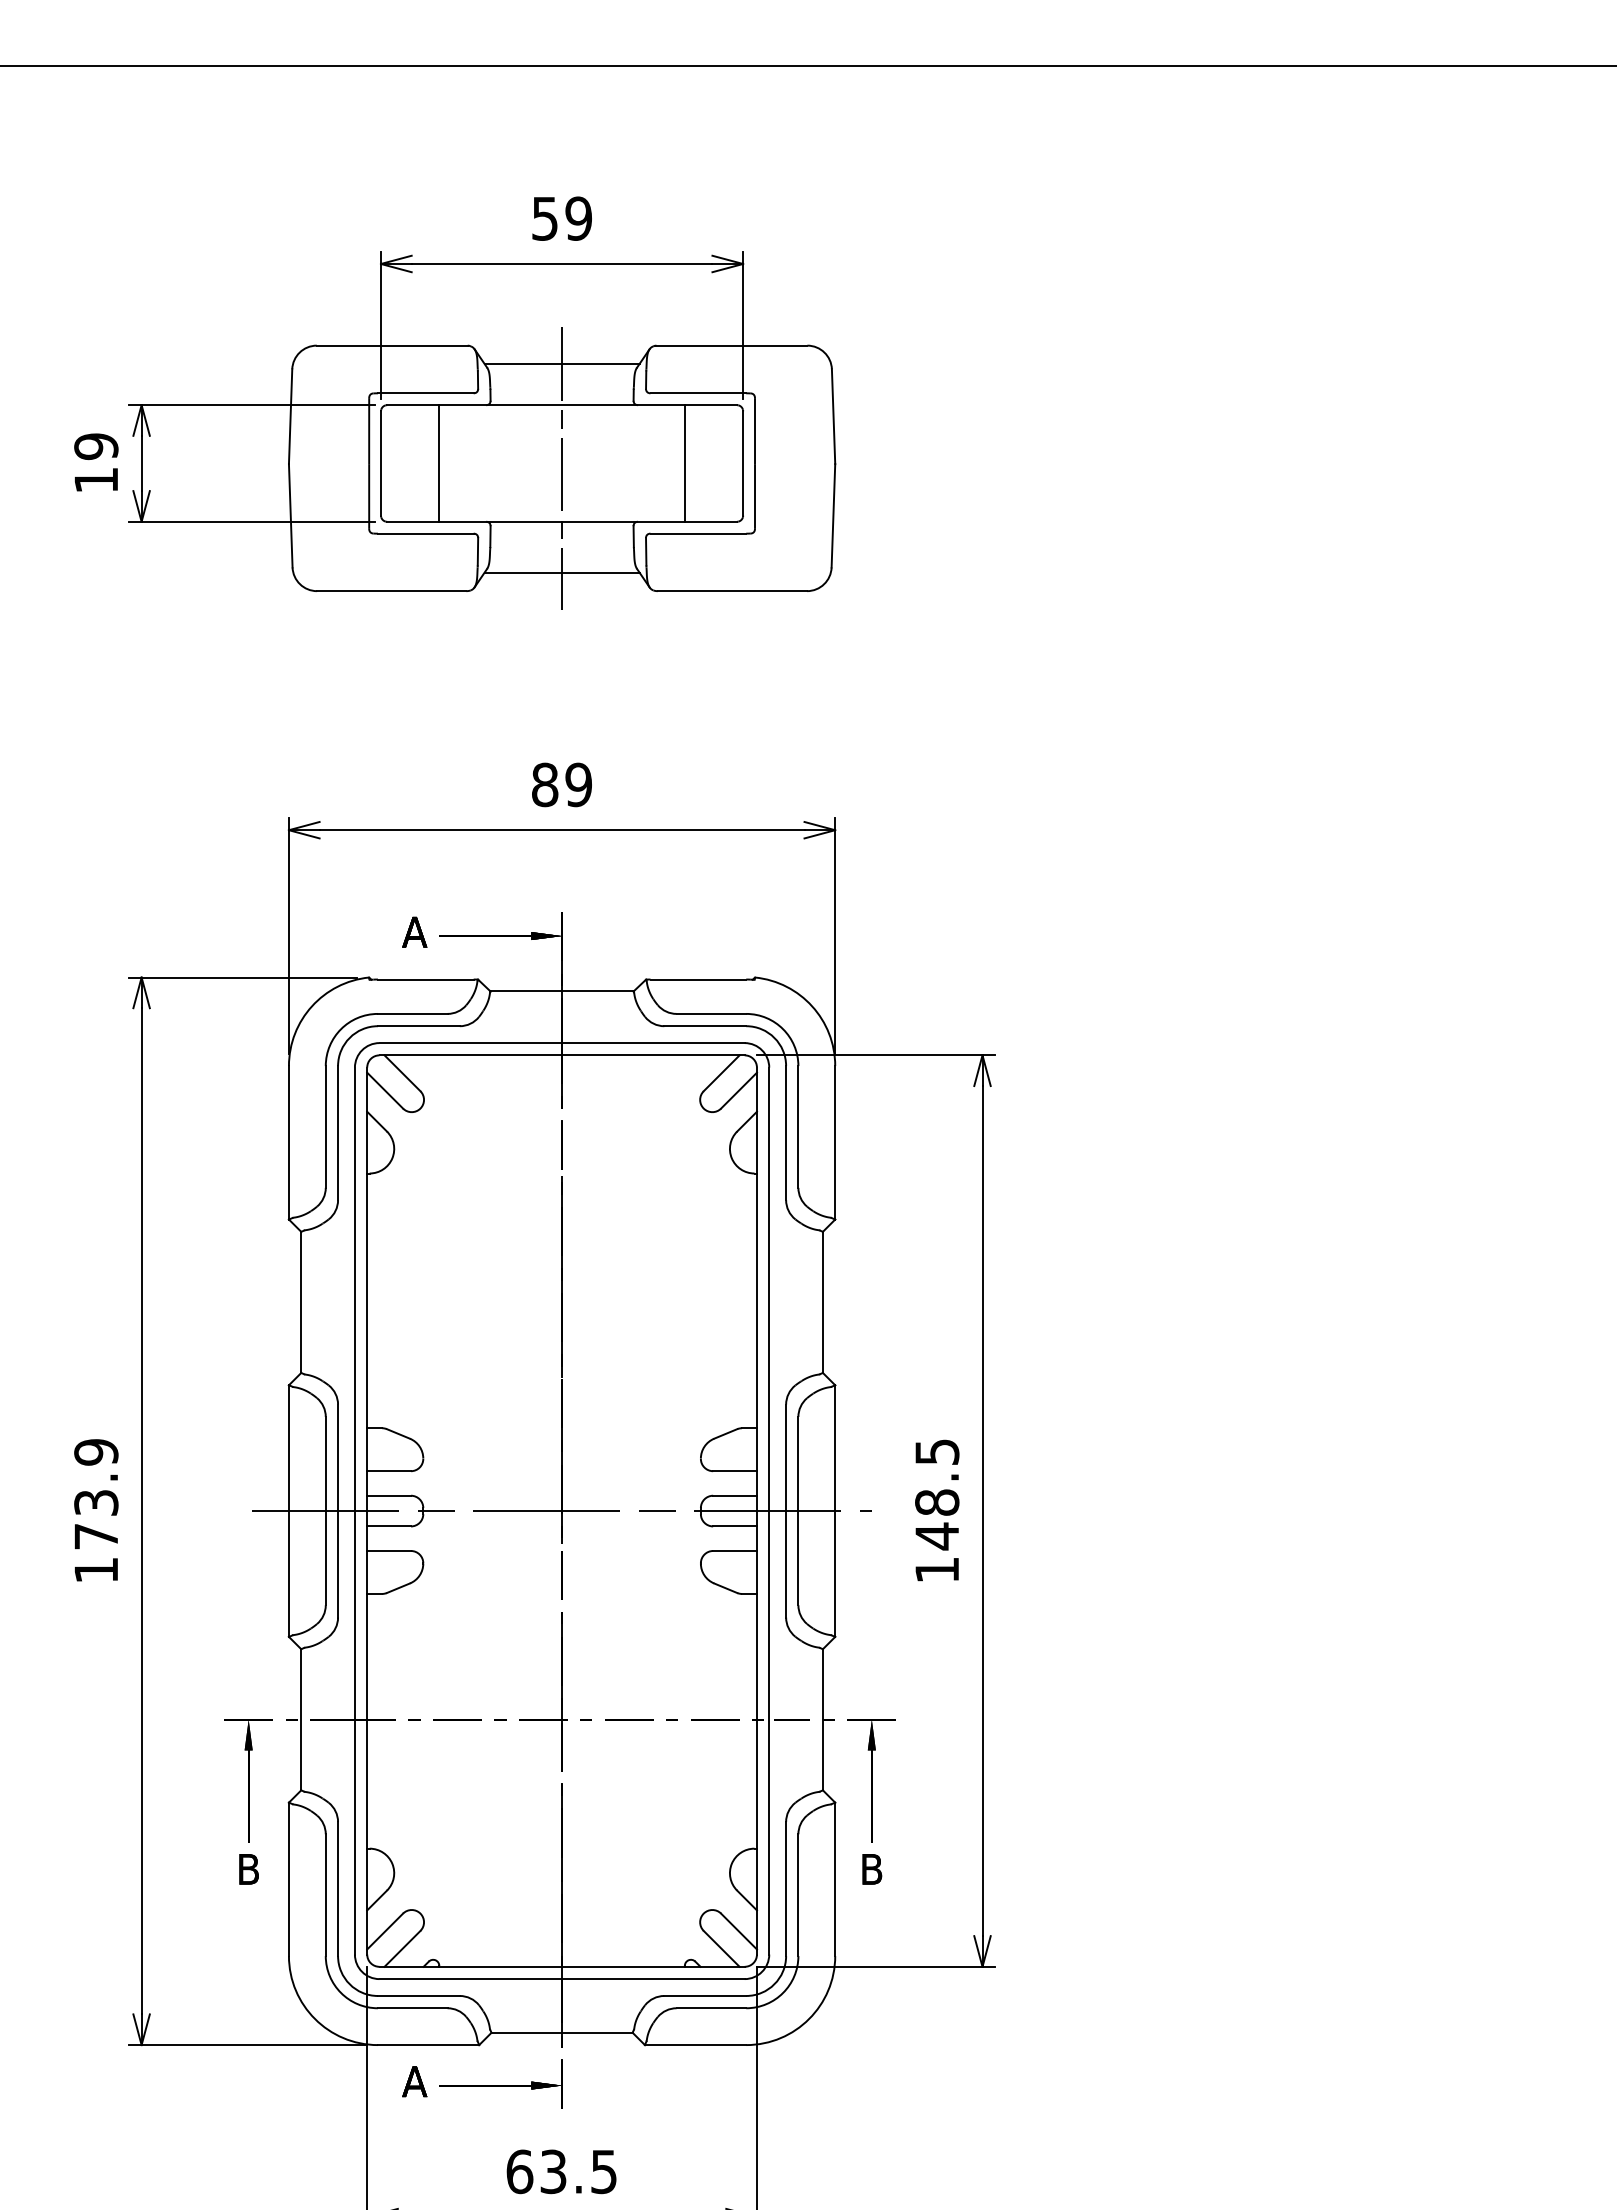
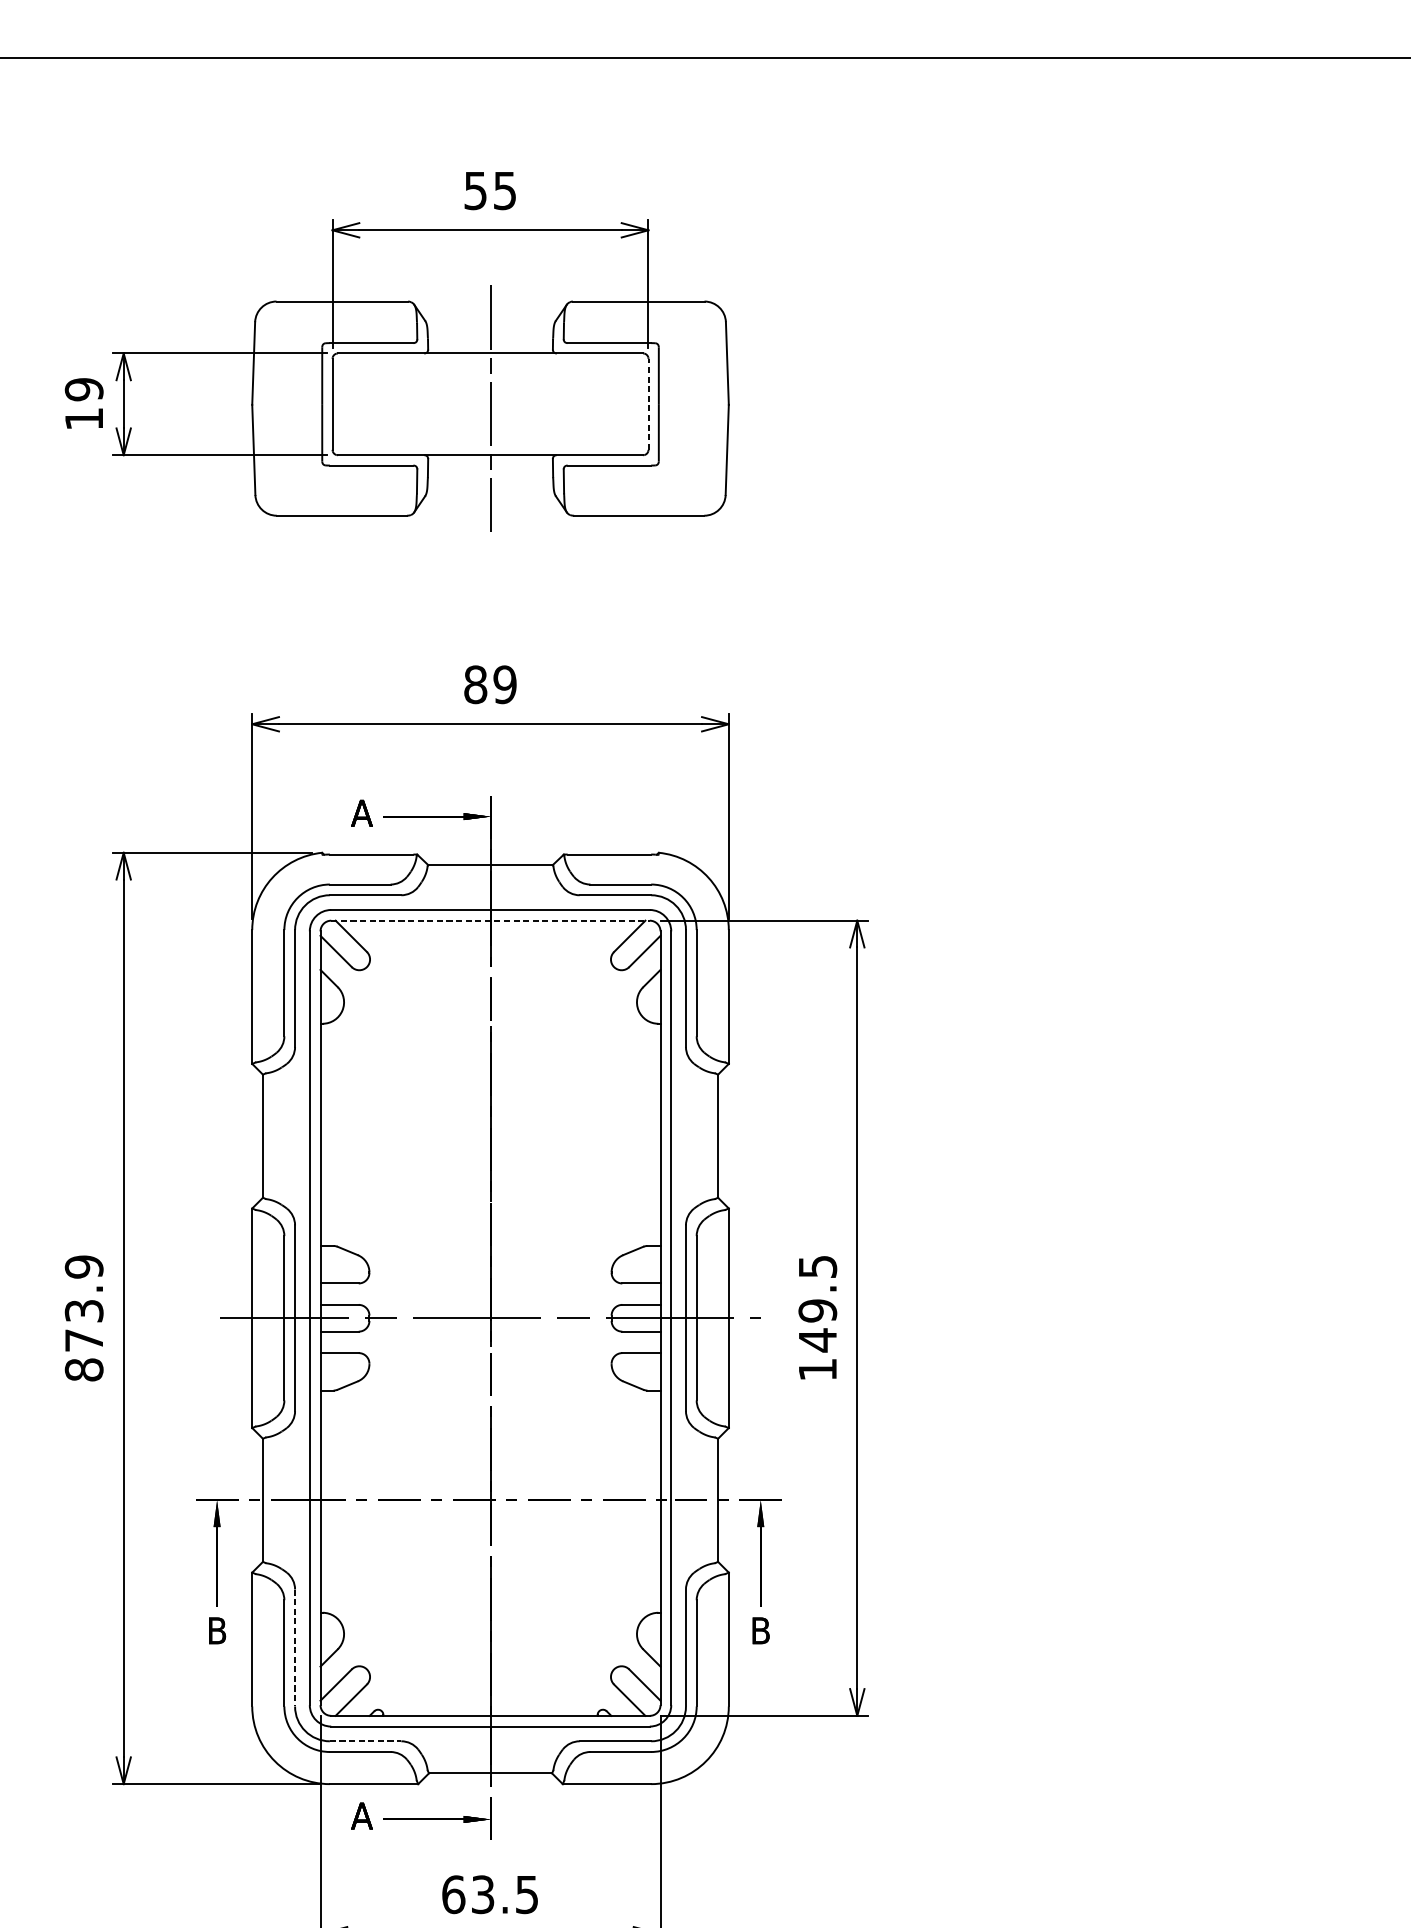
text: (578, 218) -> (504, 190), 59 -> 55
line: (561, 364) -> (490, 317), removed
line: (439, 463) -> (383, 404), removed
line: (684, 463) -> (597, 404), removed
line: (743, 463) -> (648, 404), solid -> dashed
line: (561, 572) -> (490, 499), removed
line: (562, 1055) -> (490, 920), solid -> dashed
text: (937, 1502) -> (818, 1310), 148.5 -> 149.5
text: (96, 1570) -> (84, 1370), 173.9 -> 873.9
line: (338, 1889) -> (295, 1648), solid -> dashed
line: (418, 1995) -> (365, 1740), solid -> dashed

